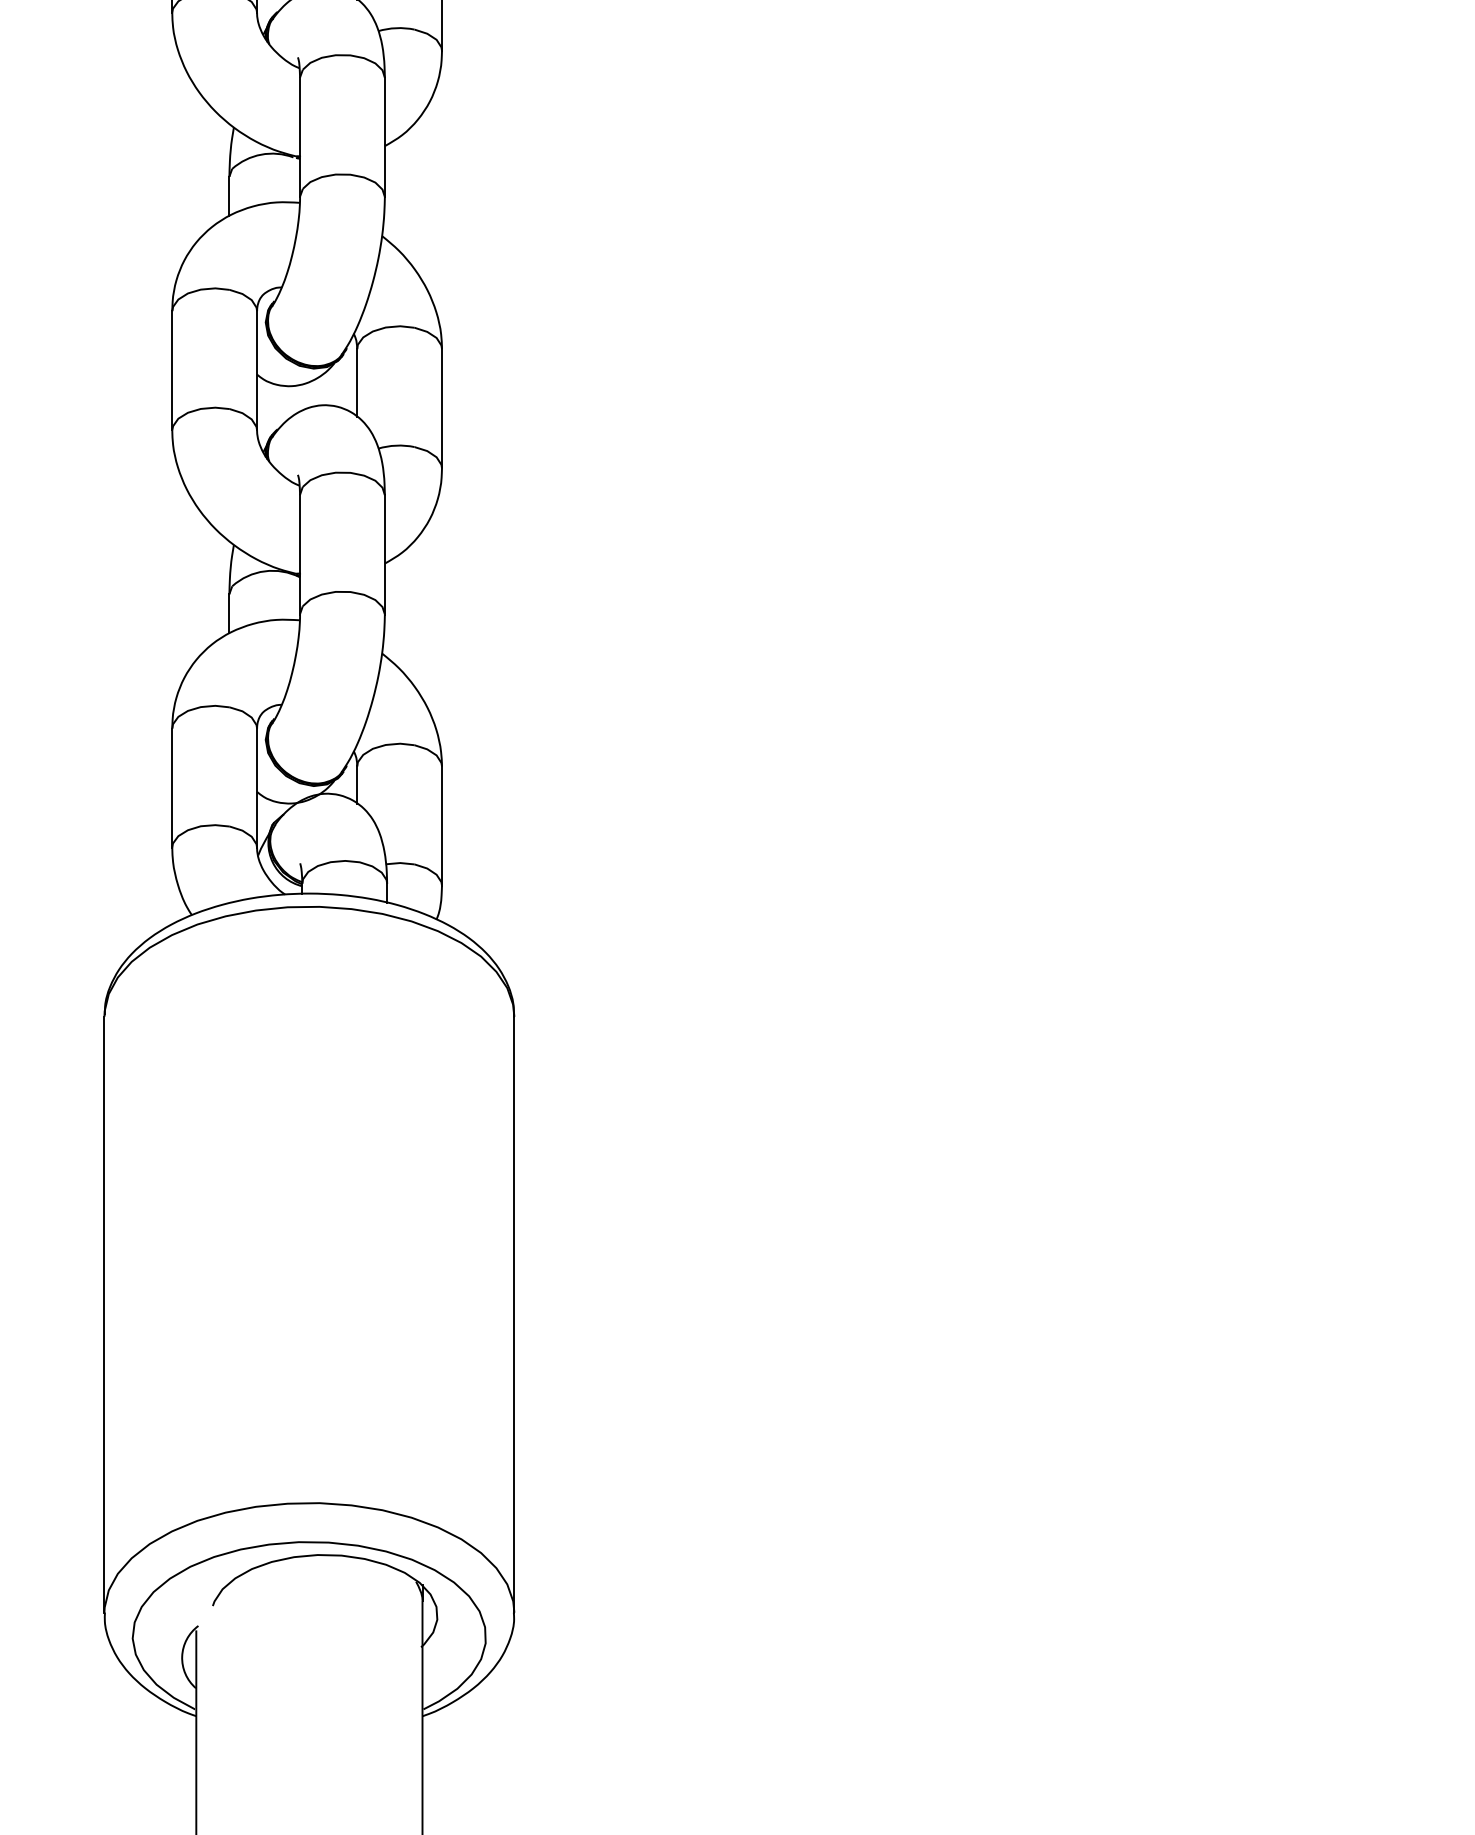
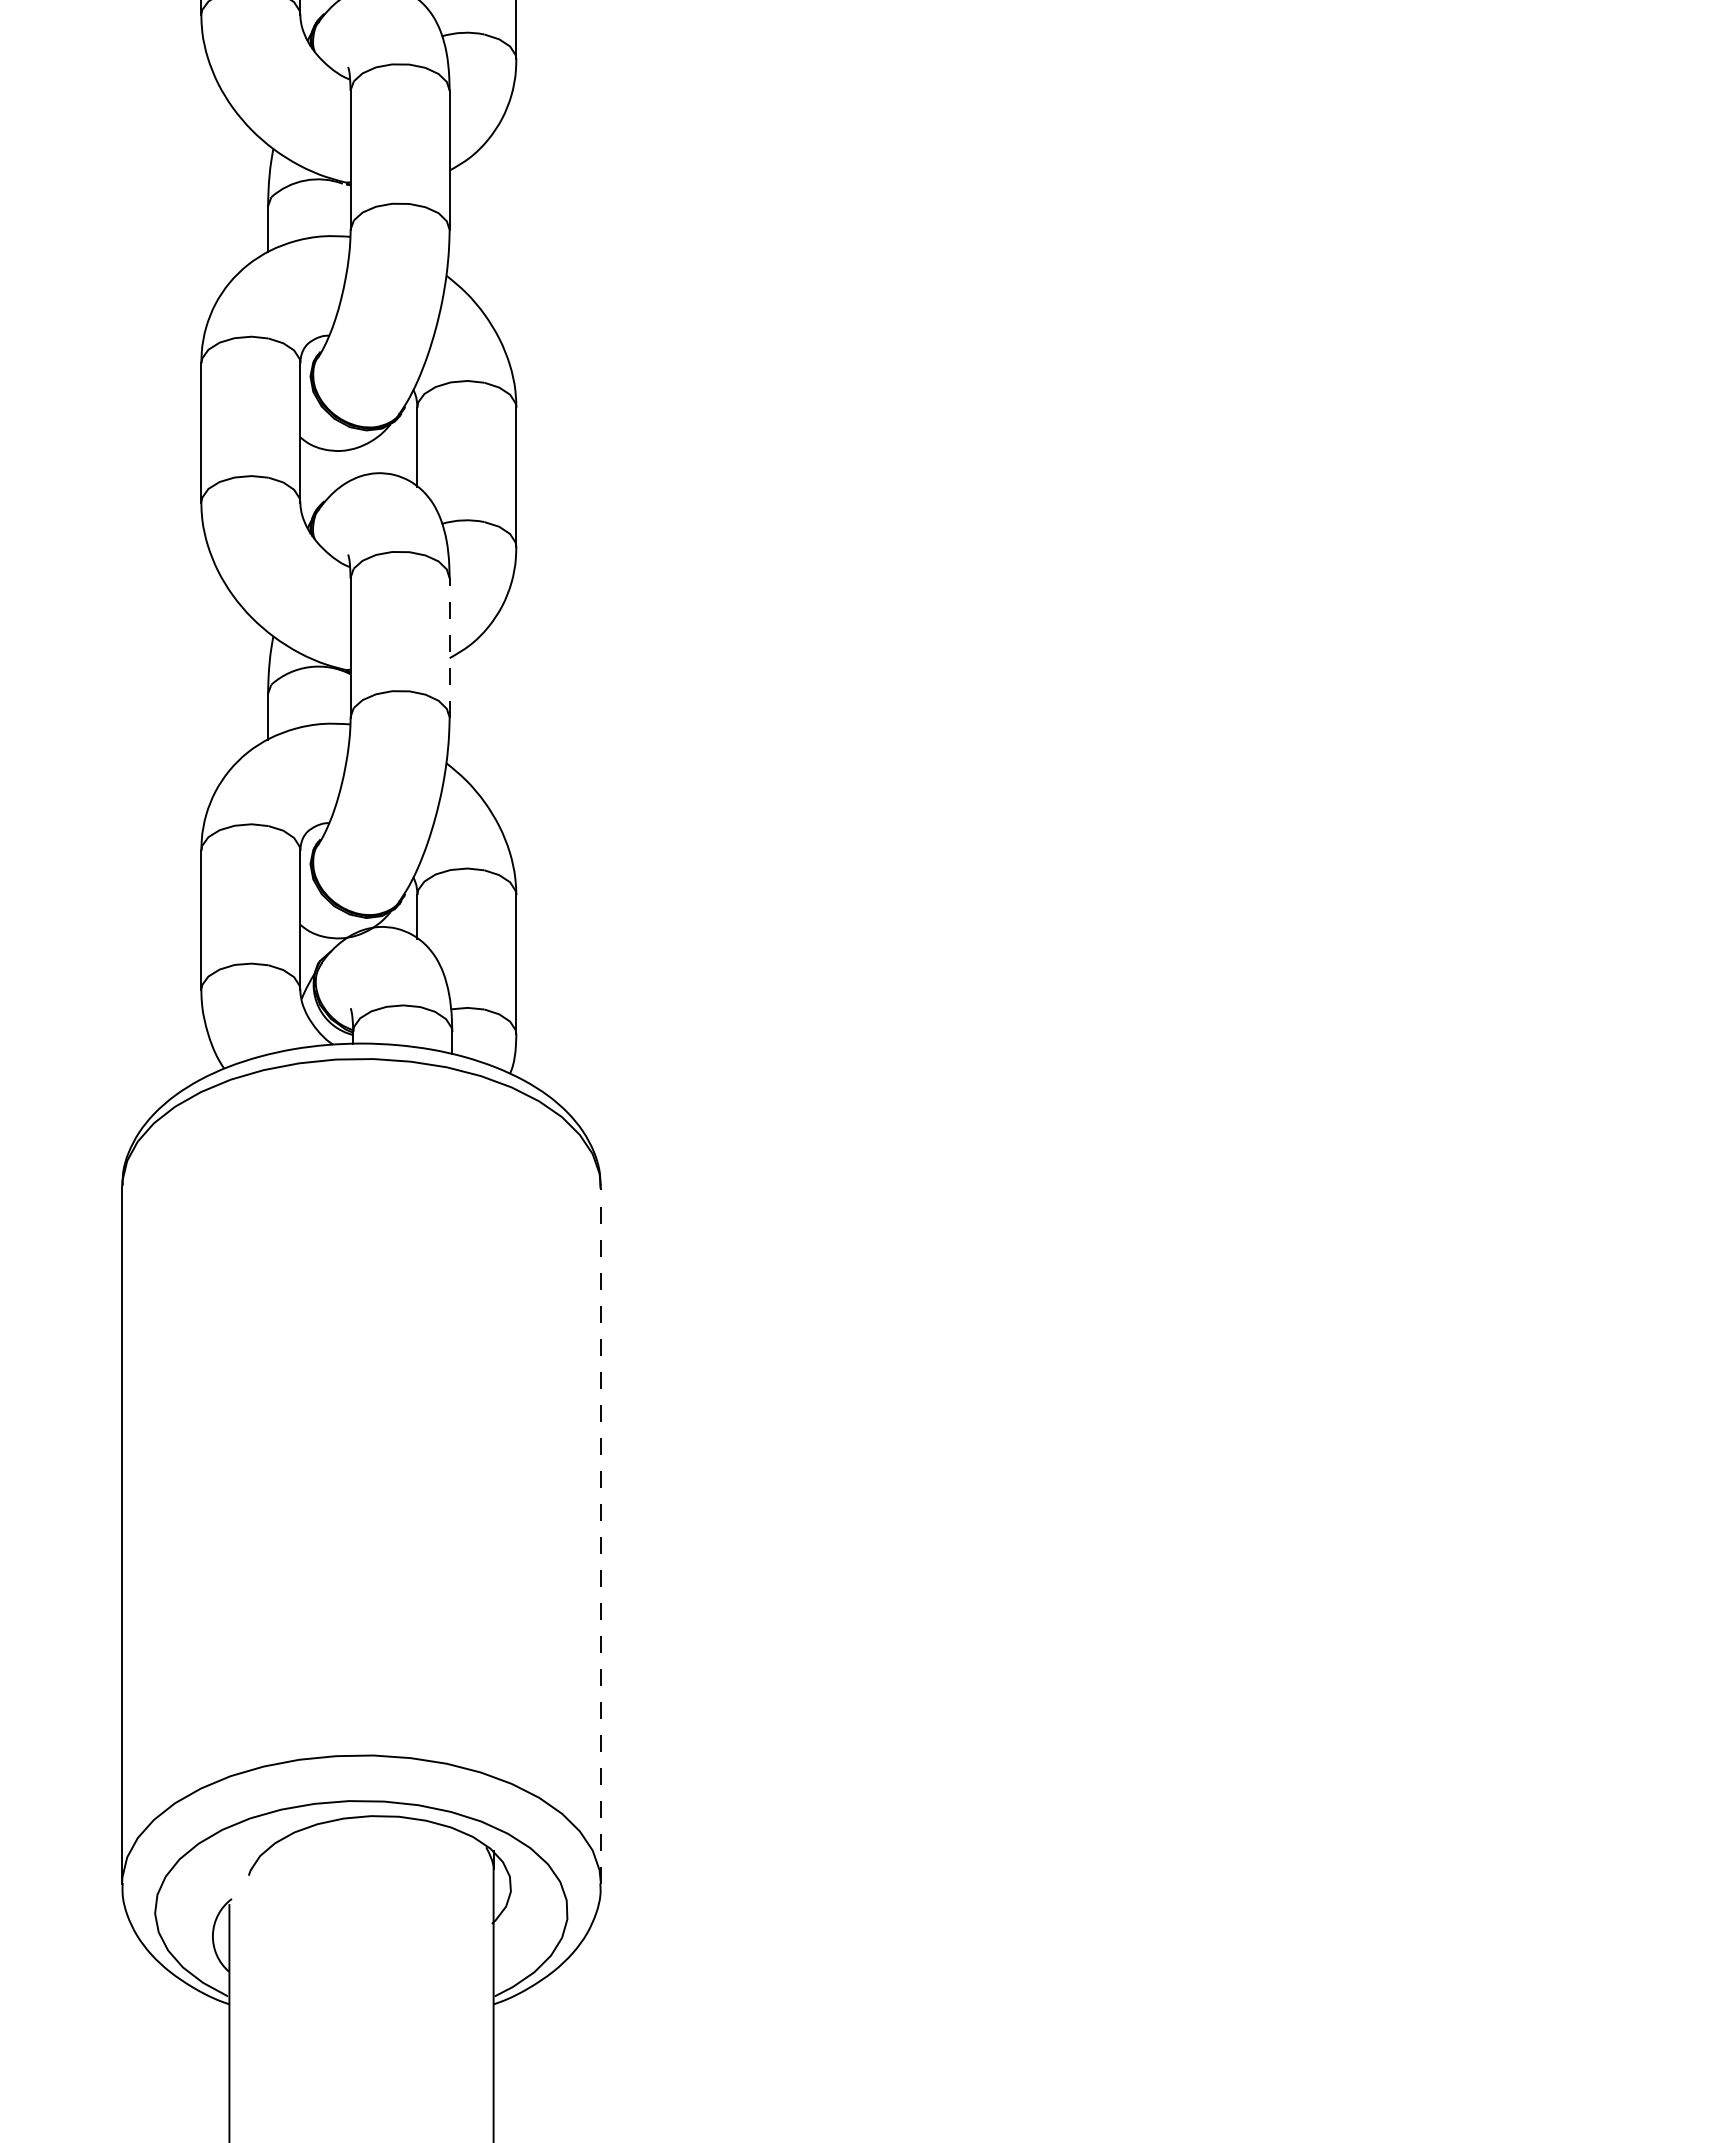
line: (384, 554) -> (449, 647), solid -> dashed
line: (514, 1314) -> (600, 1535), solid -> dashed

